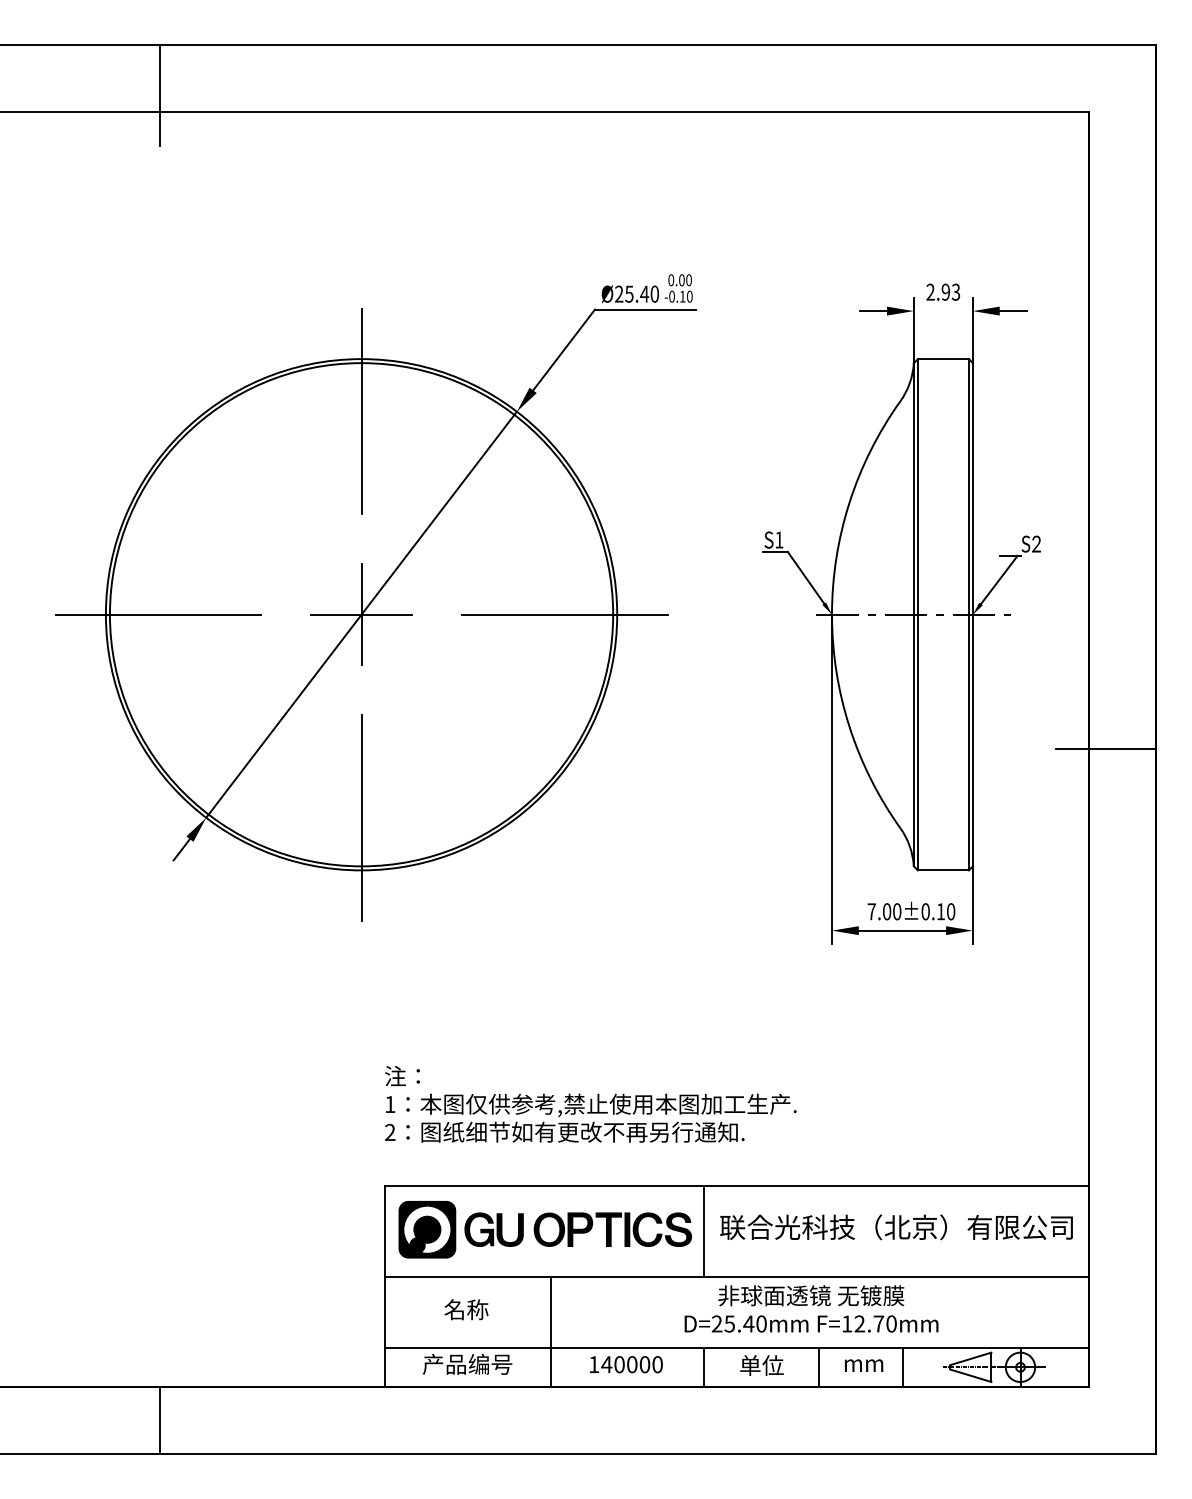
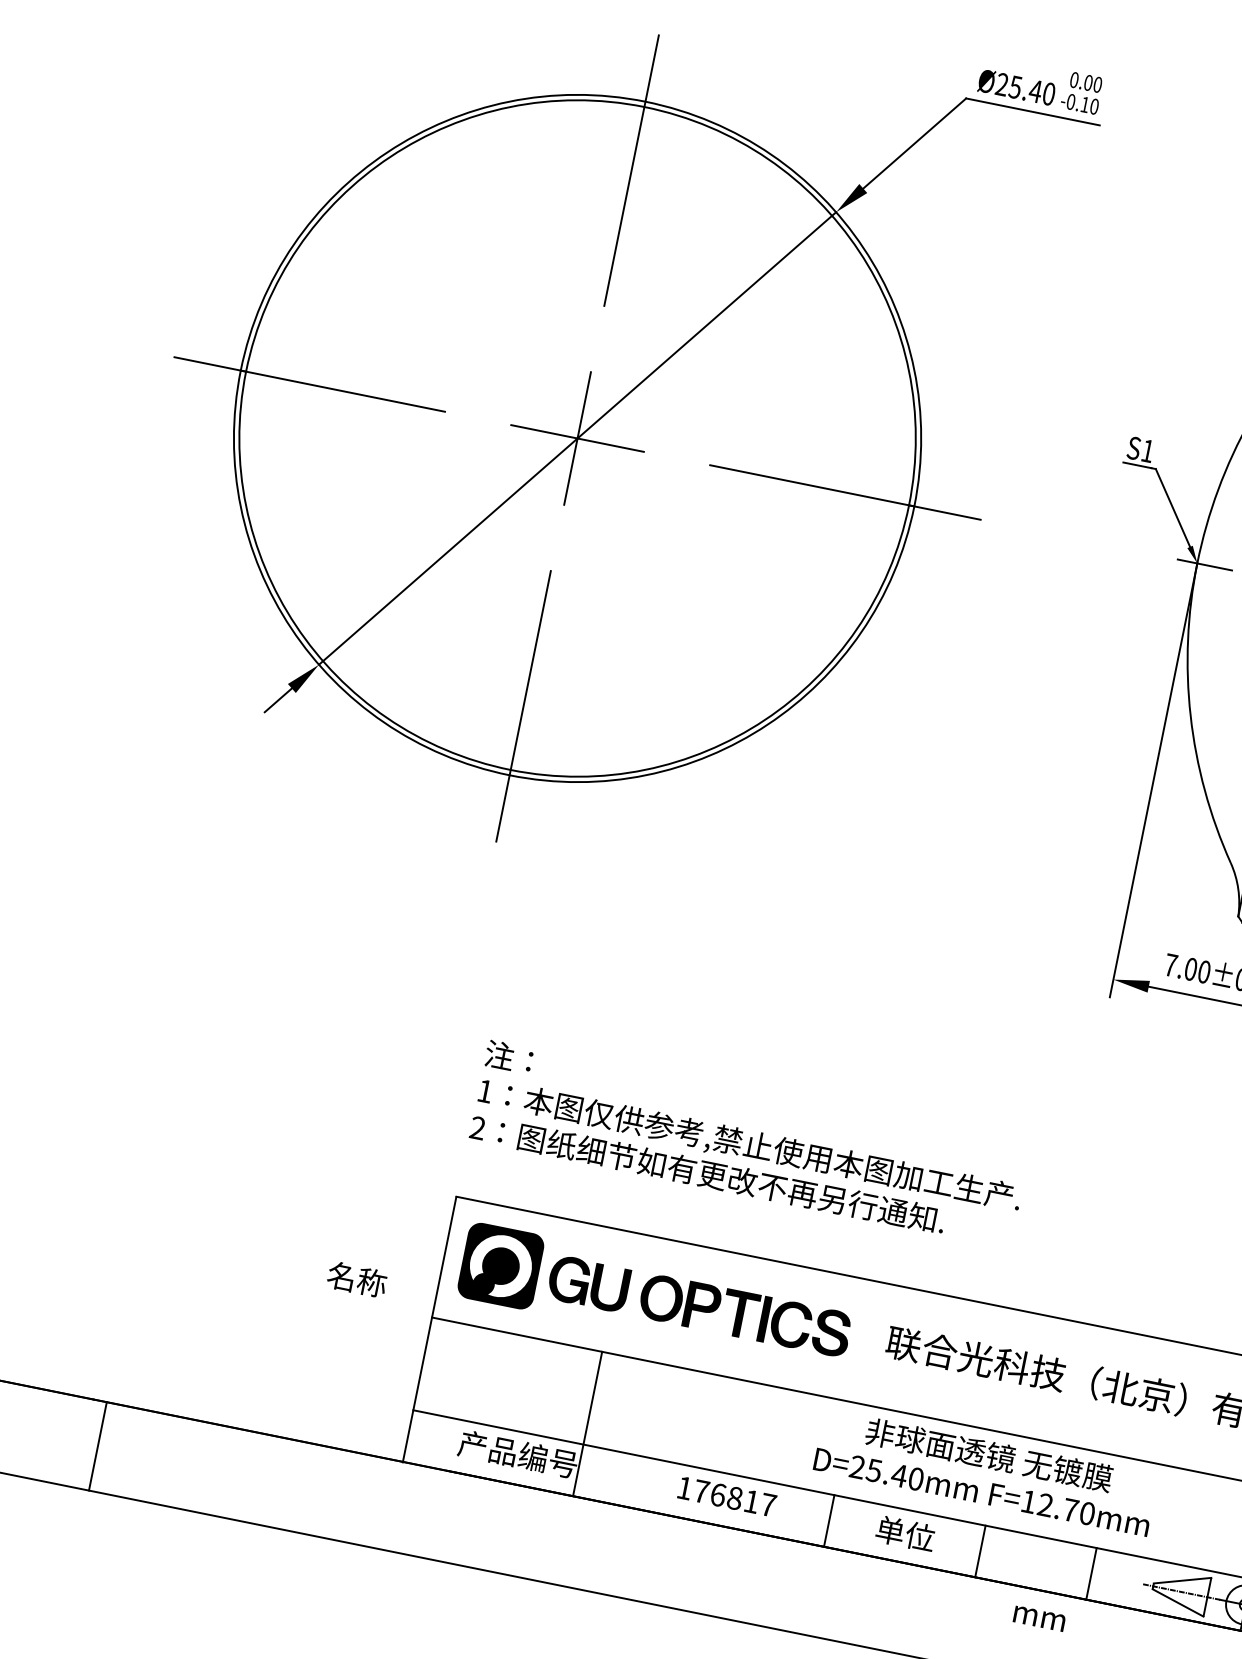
line: (704, 1230) -> (865, 1340), removed
text: (466, 1309) -> (357, 1279), moved
line: (550, 1331) -> (587, 1423), moved
text: (631, 1364) -> (734, 1497), 140000 -> 176817
text: (864, 1365) -> (1040, 1618), moved

